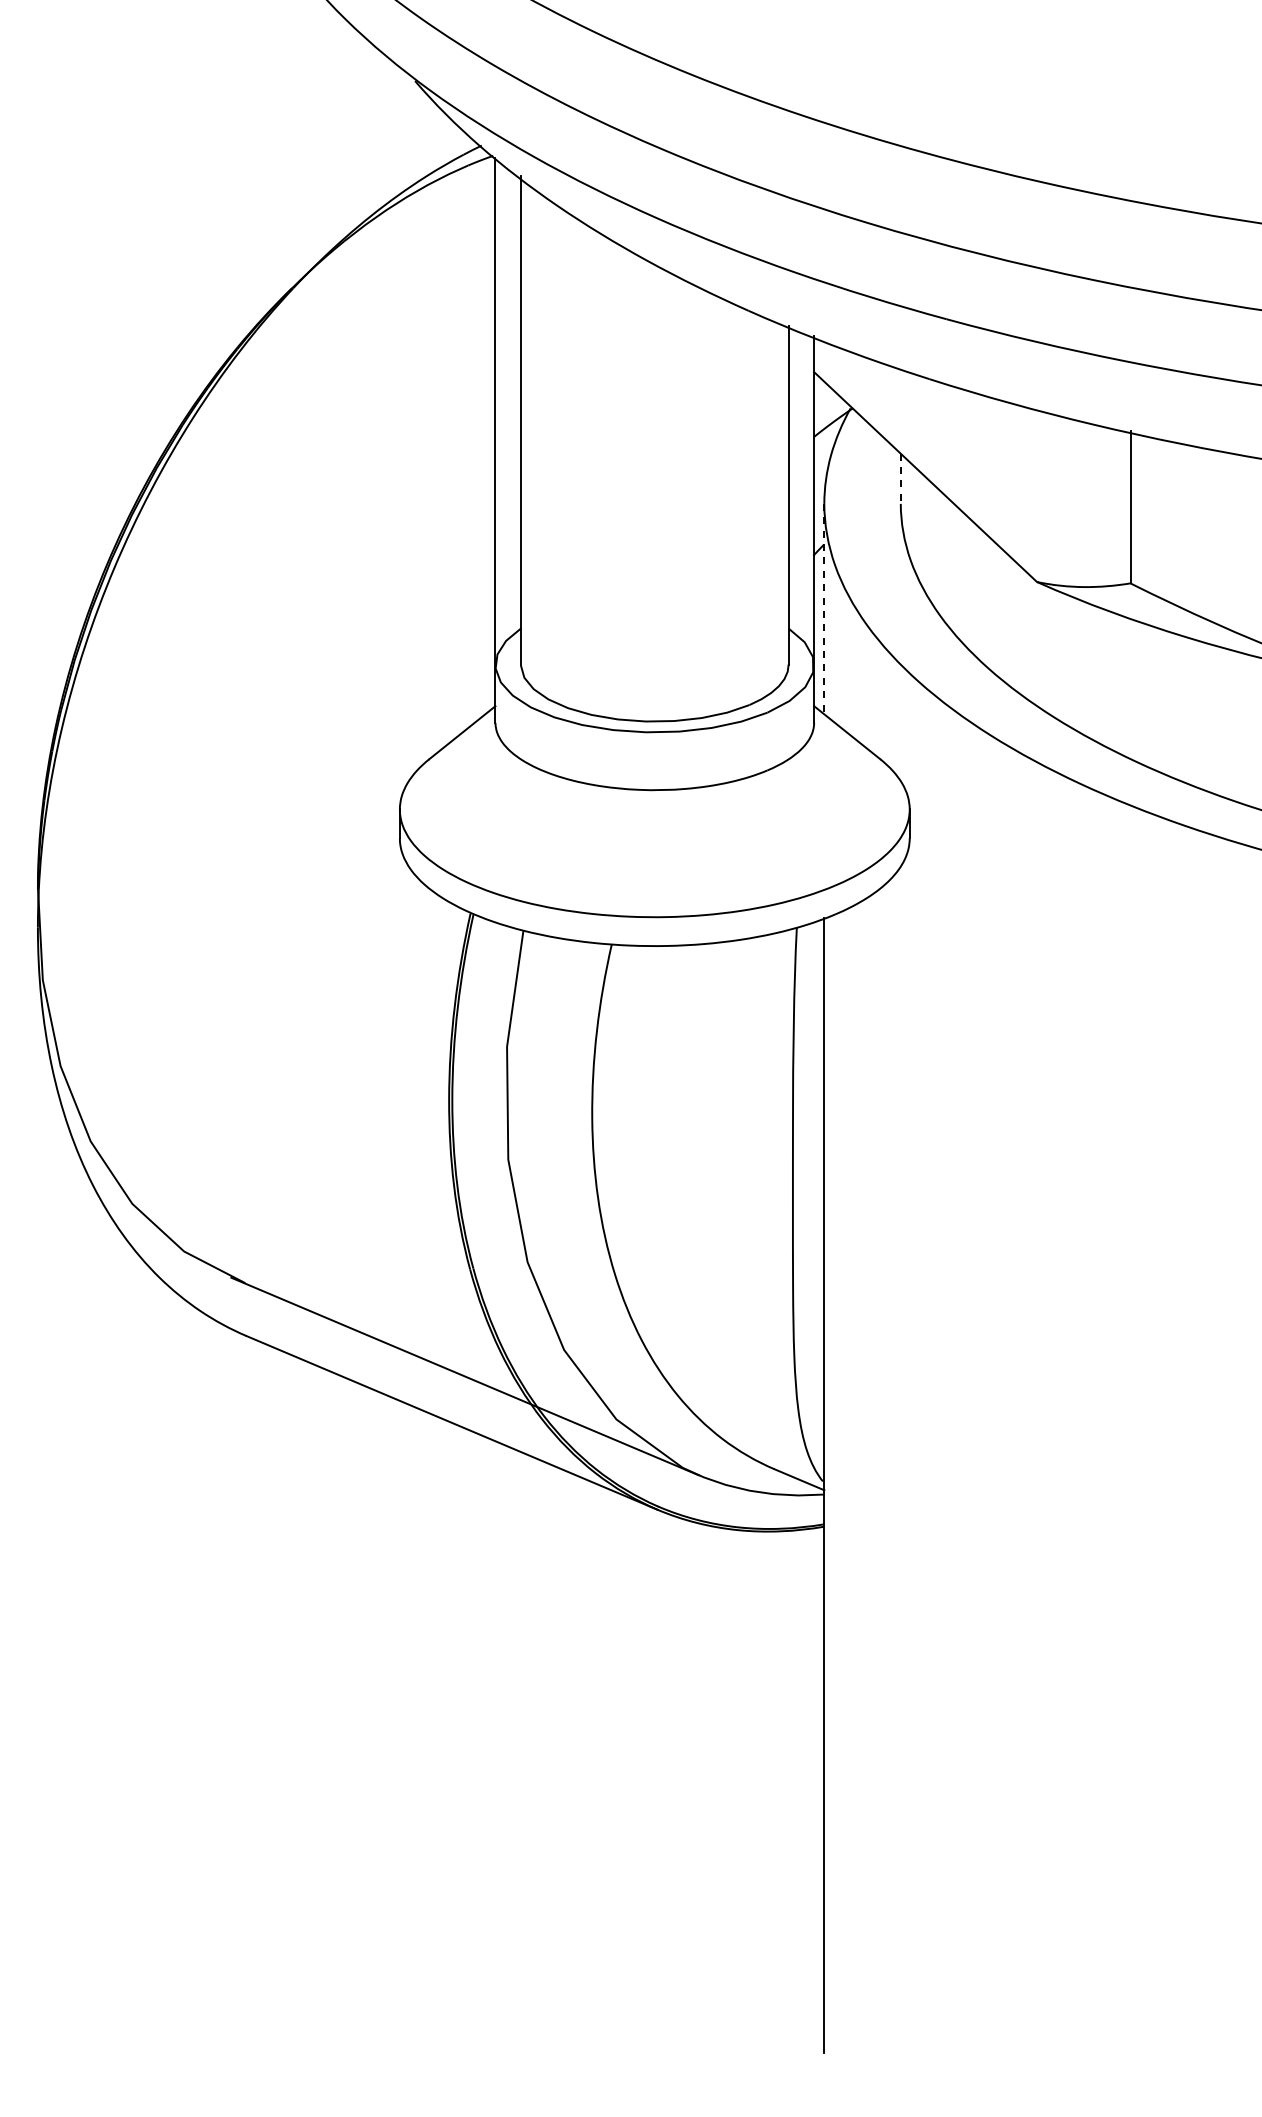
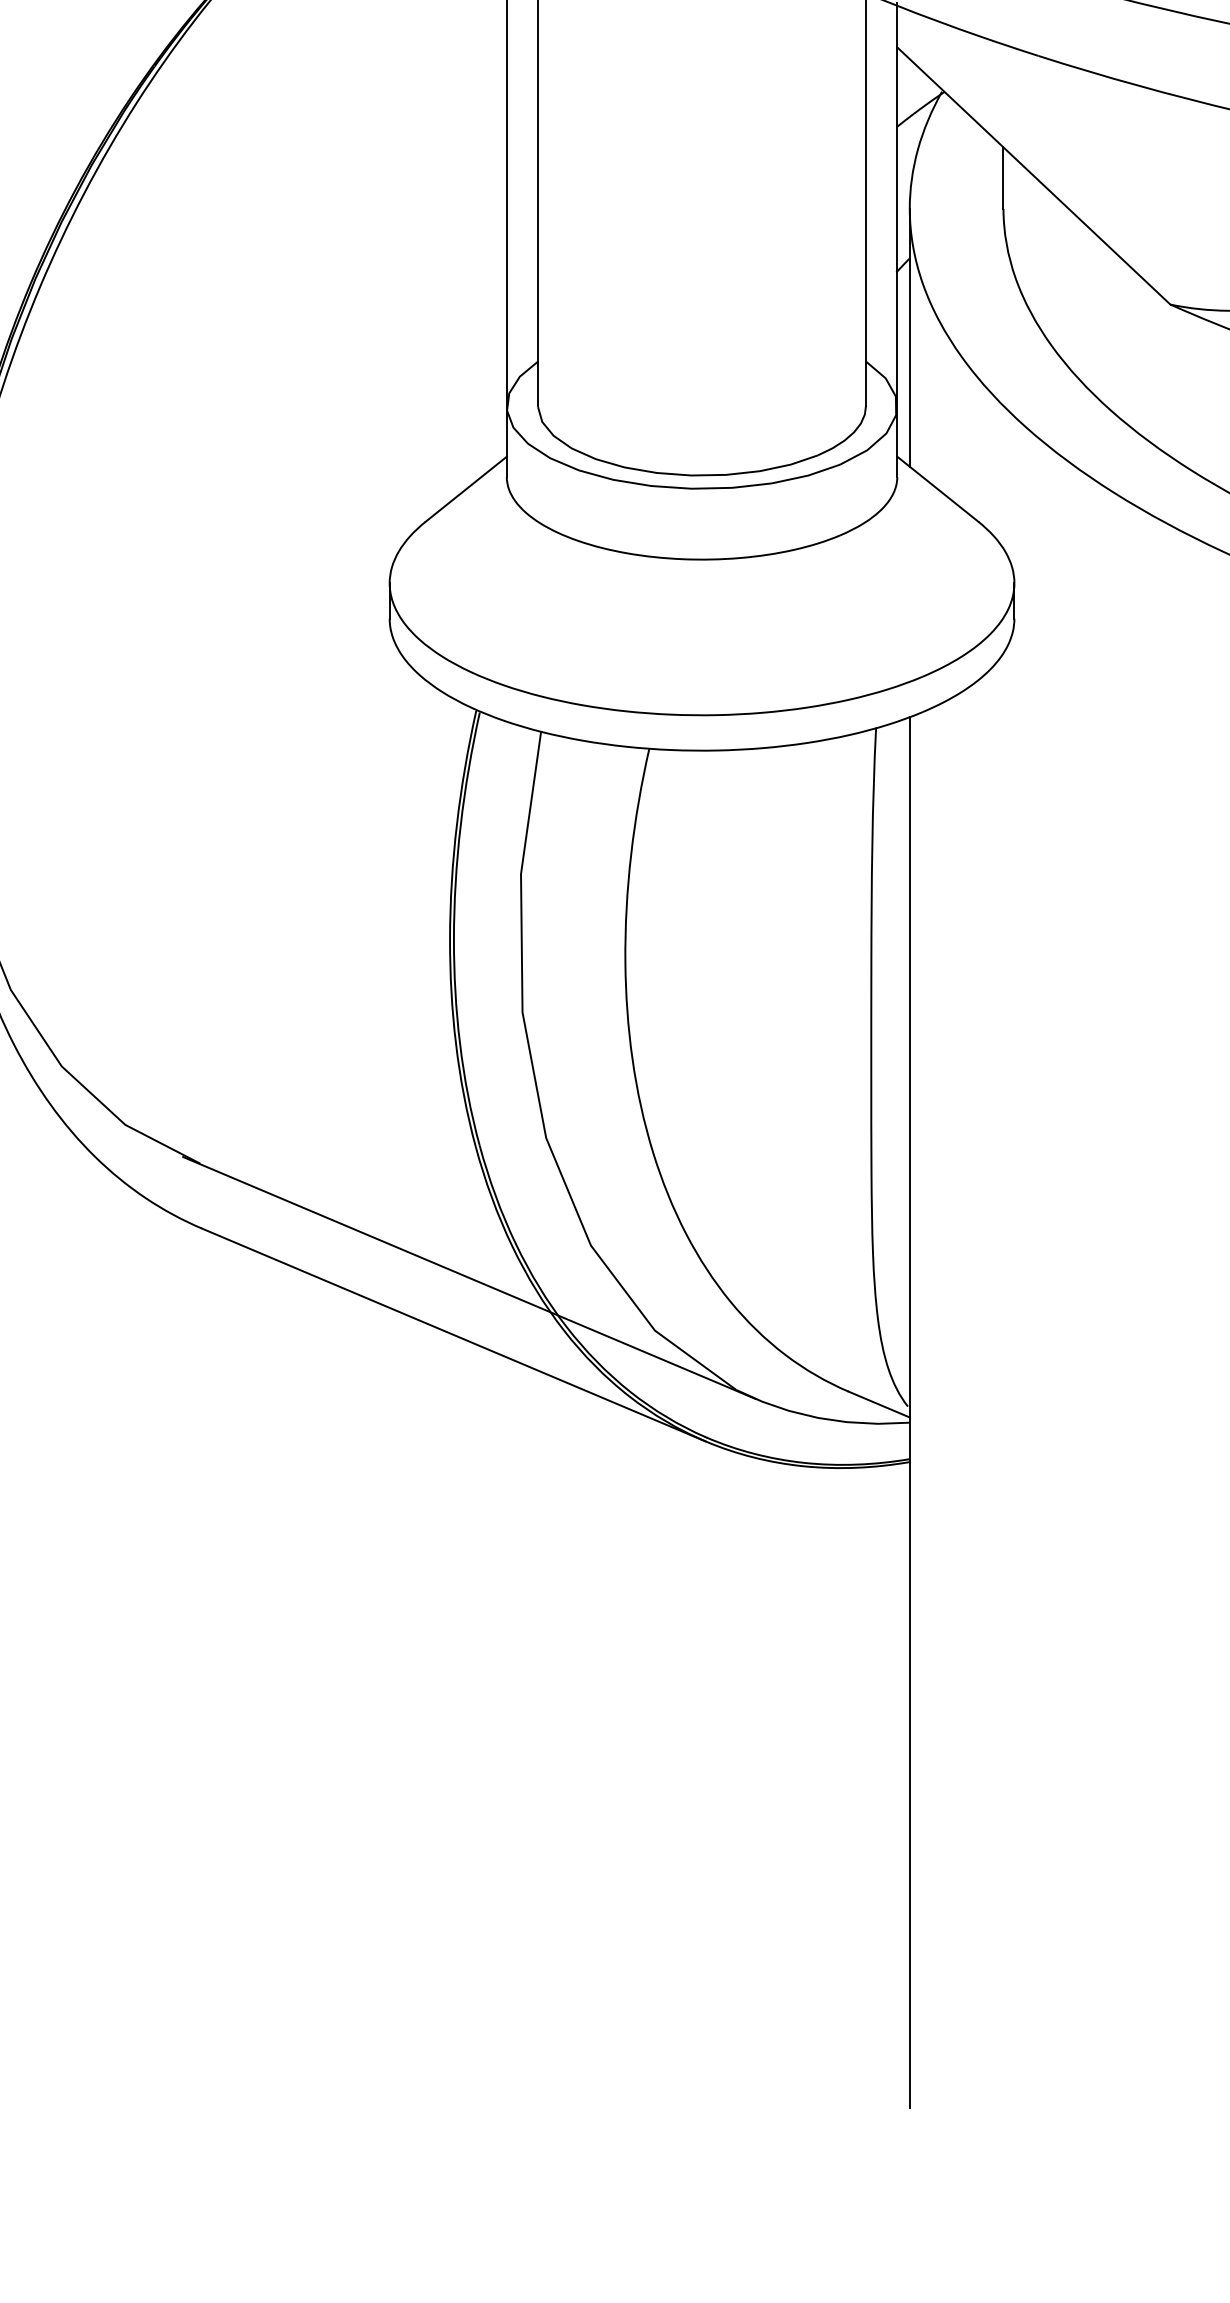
line: (900, 479) -> (1003, 178), dashed -> solid
line: (824, 609) -> (909, 338), dashed -> solid

